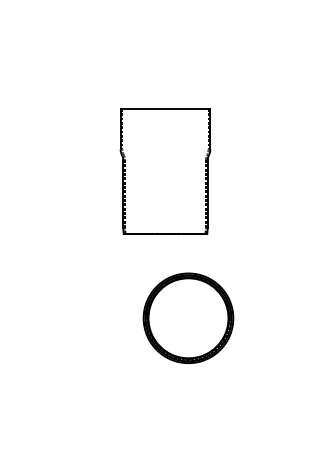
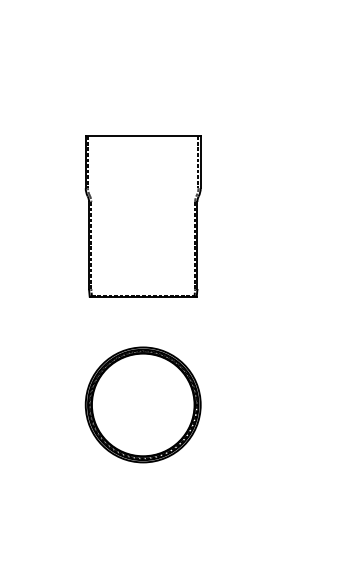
part: (188, 318) -> (143, 405), moved

